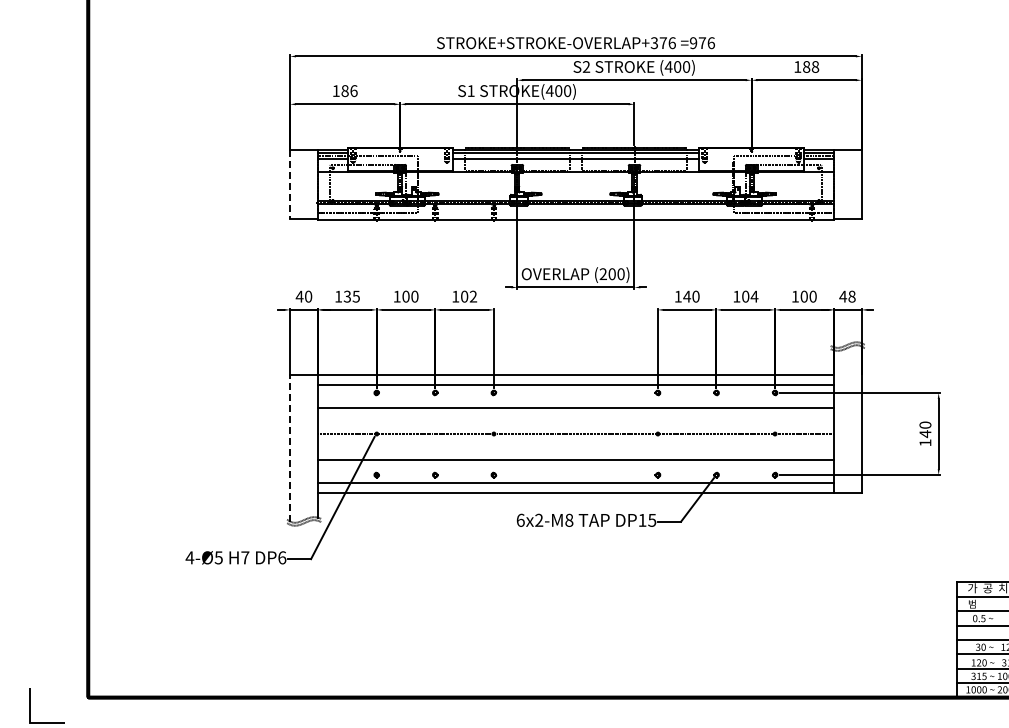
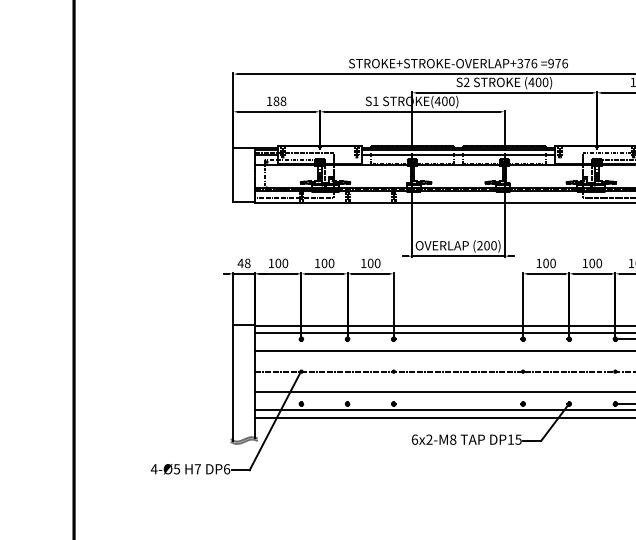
text: (353, 90) -> (283, 100), 186 -> 188
line: (290, 184) -> (233, 175), dashed -> solid
text: (308, 296) -> (247, 263), 40 -> 48
text: (351, 296) -> (281, 263), 135 -> 100
text: (473, 296) -> (377, 263), 102 -> 100
text: (687, 296) -> (546, 263), 140 -> 100
text: (754, 296) -> (599, 263), 104 -> 100
line: (290, 447) -> (233, 382), dashed -> solid

